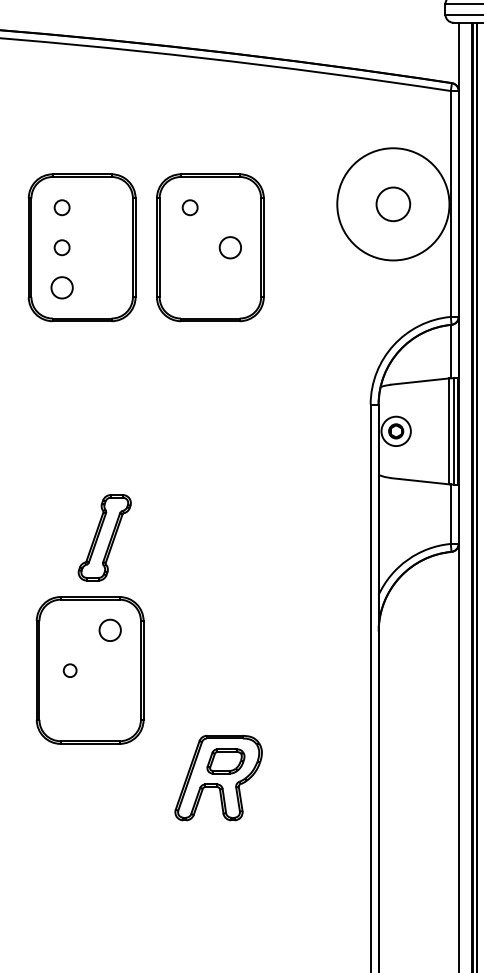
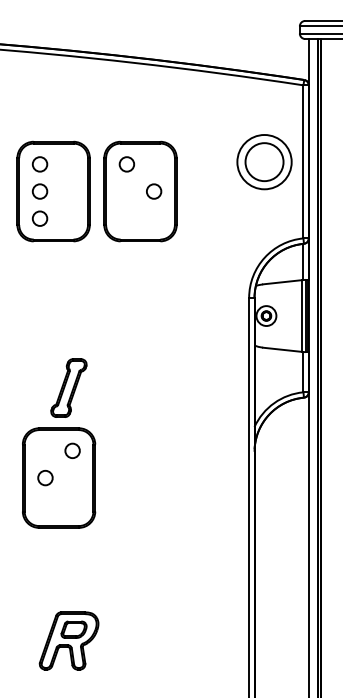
circle: (393, 204) -> (264, 162), size x0.71
circle: (393, 204) -> (264, 162), size x1.67
circle: (61, 207) -> (39, 164), size x1.43
circle: (189, 207) -> (126, 164), size x1.43
circle: (61, 247) -> (39, 191), size x1.43
circle: (70, 671) -> (45, 478), size x1.67
part: (217, 777) -> (68, 640), moved

